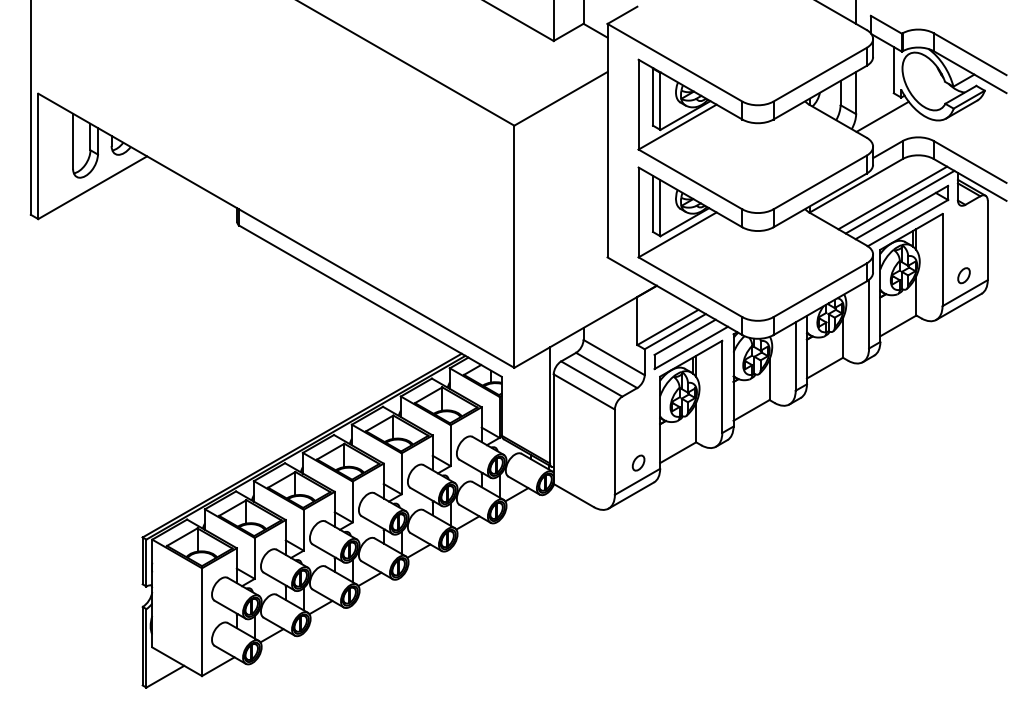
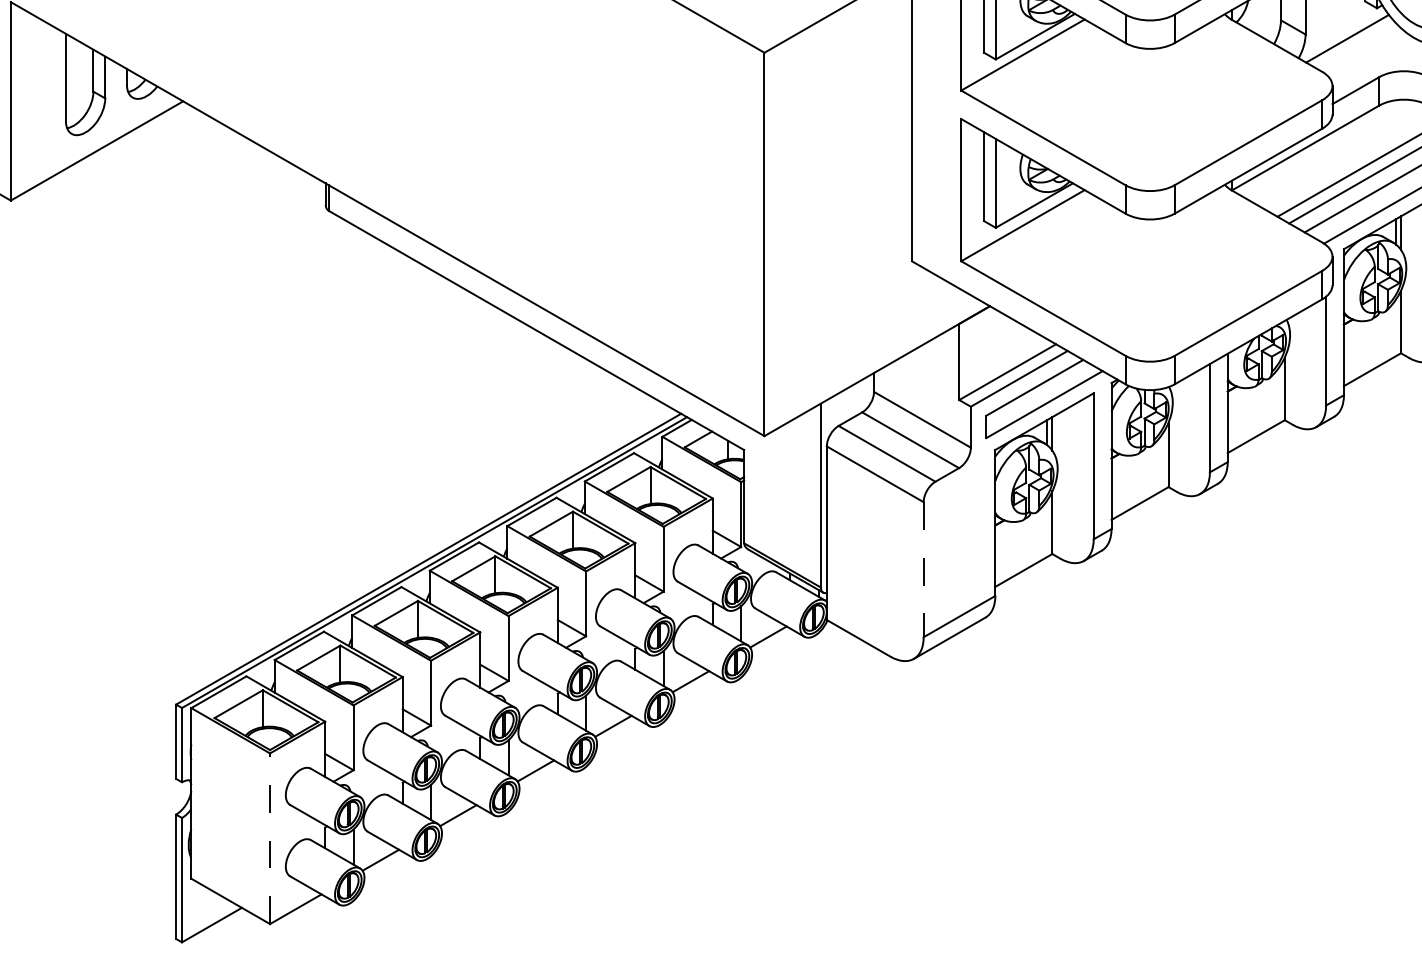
line: (614, 452) -> (923, 570), solid -> dashed
part: (638, 462) -> (961, 585), removed
line: (202, 622) -> (270, 839), solid -> dashed

